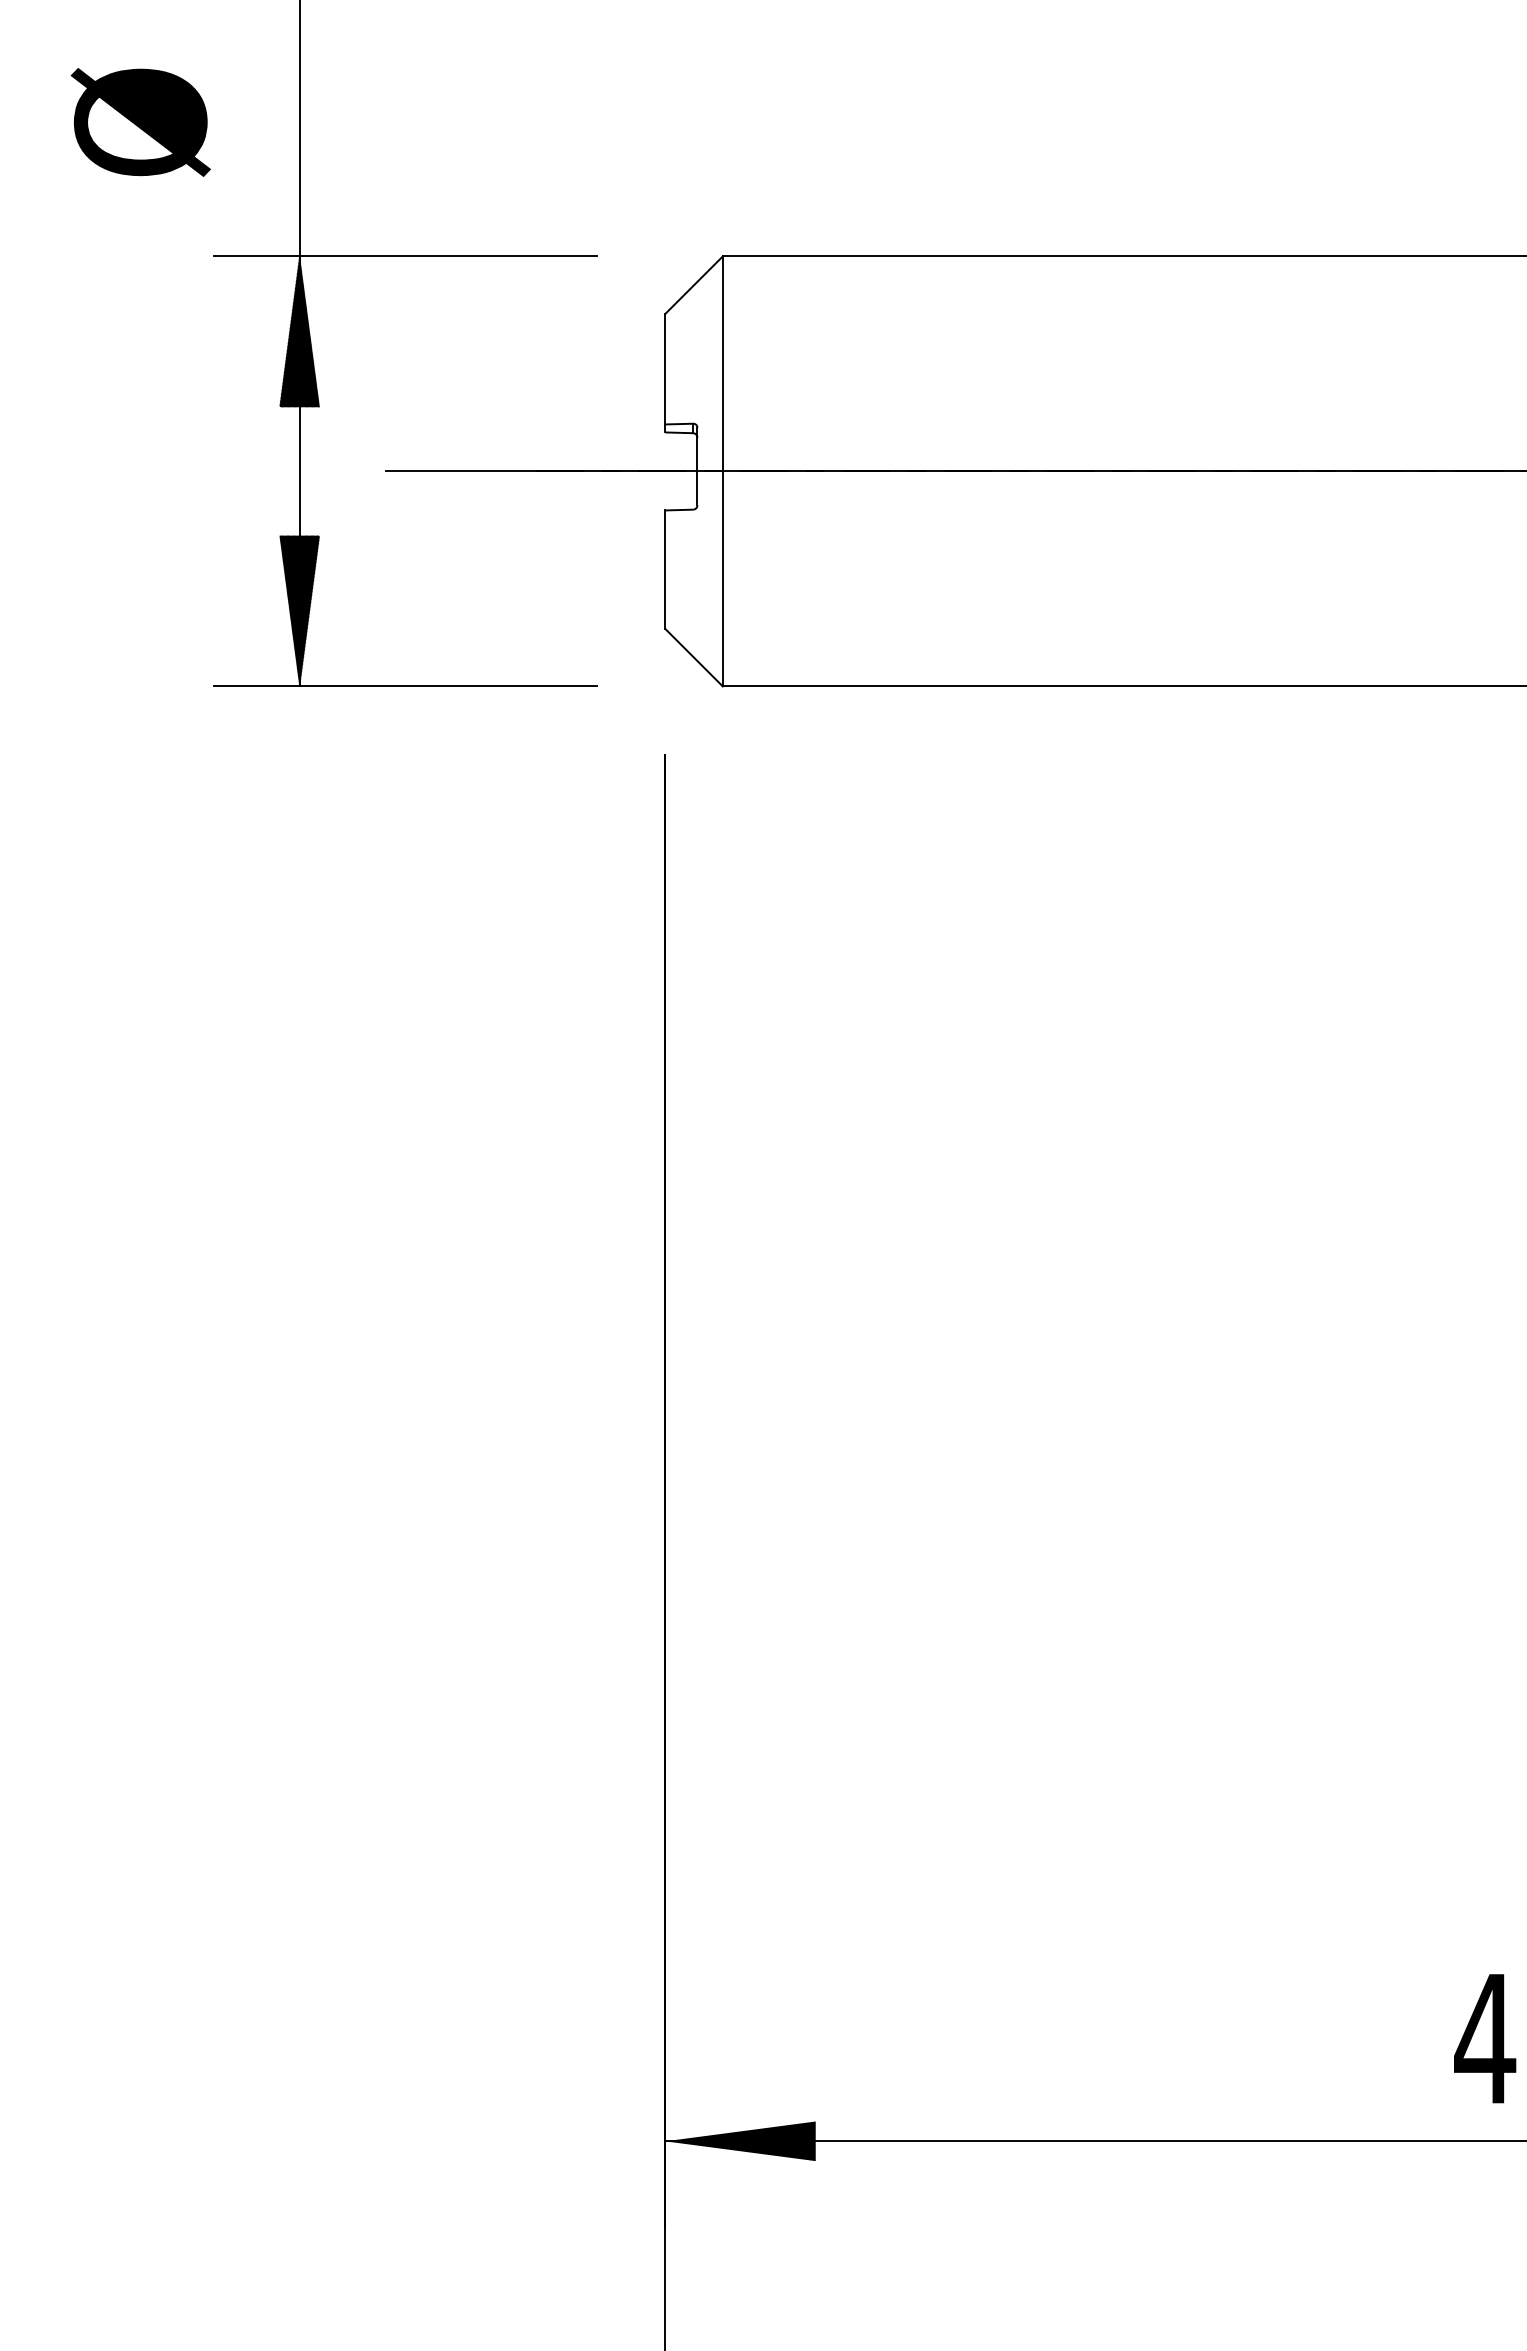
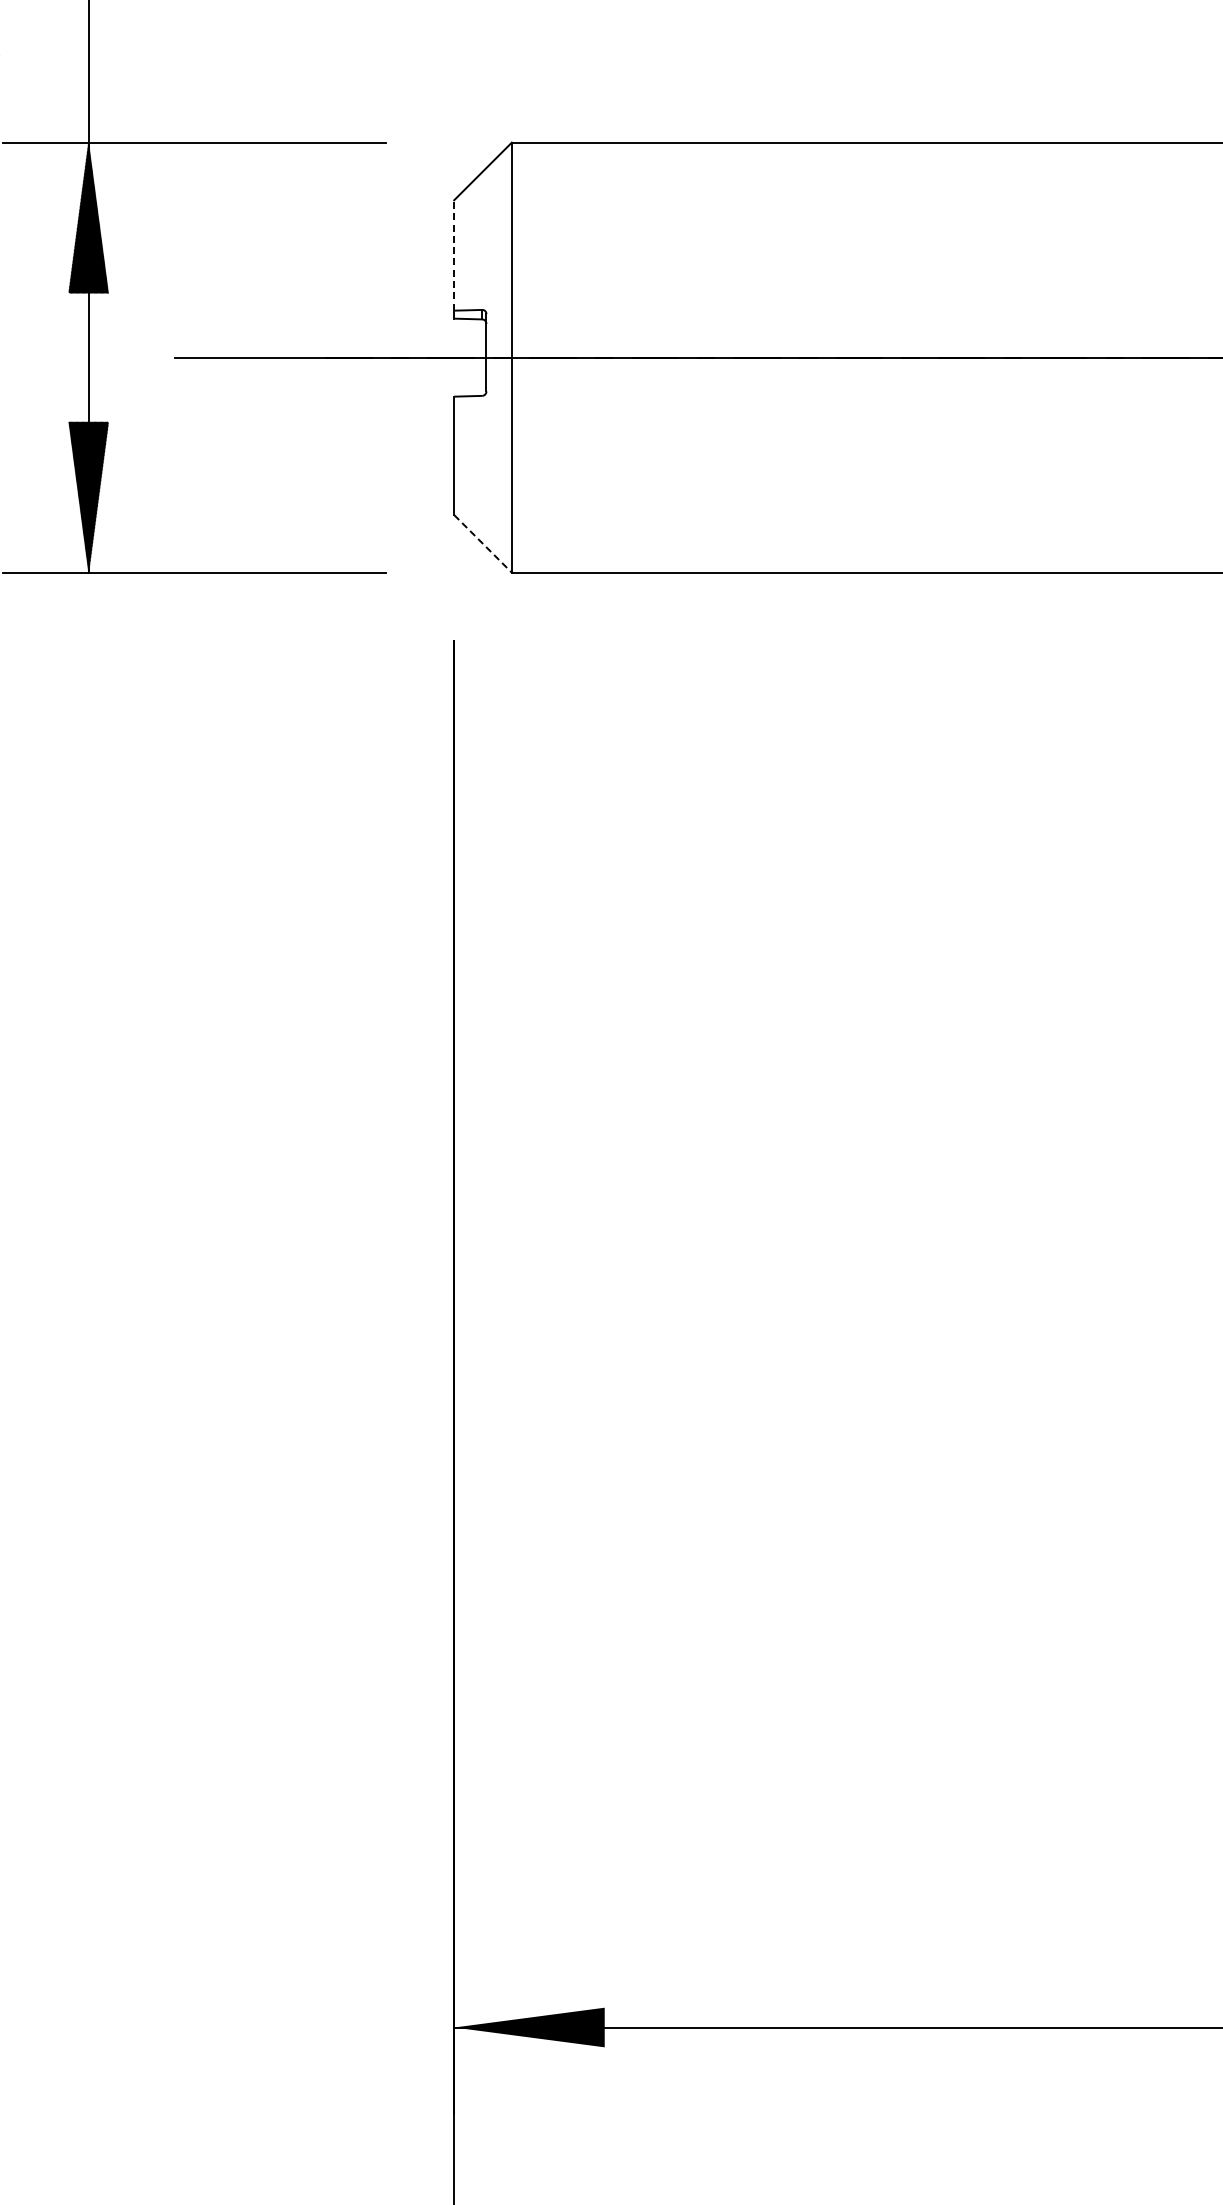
line: (665, 368) -> (454, 254), solid -> dashed
line: (694, 657) -> (483, 543), solid -> dashed

